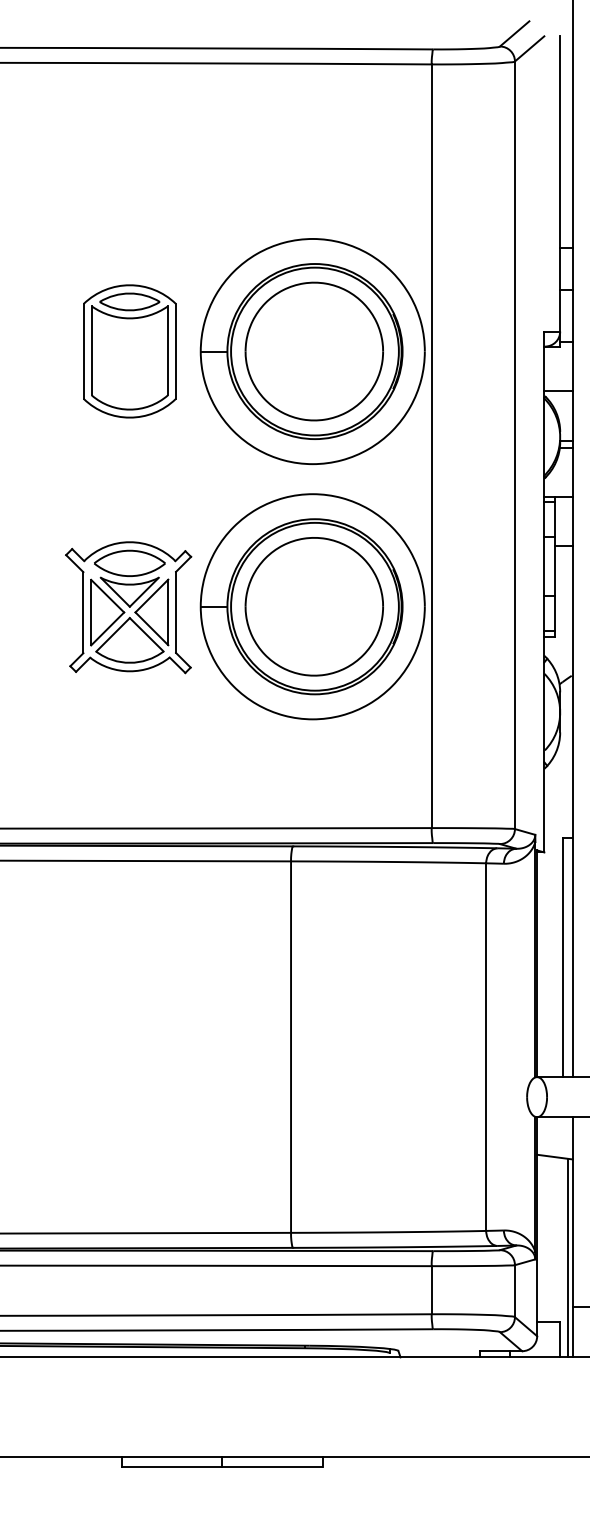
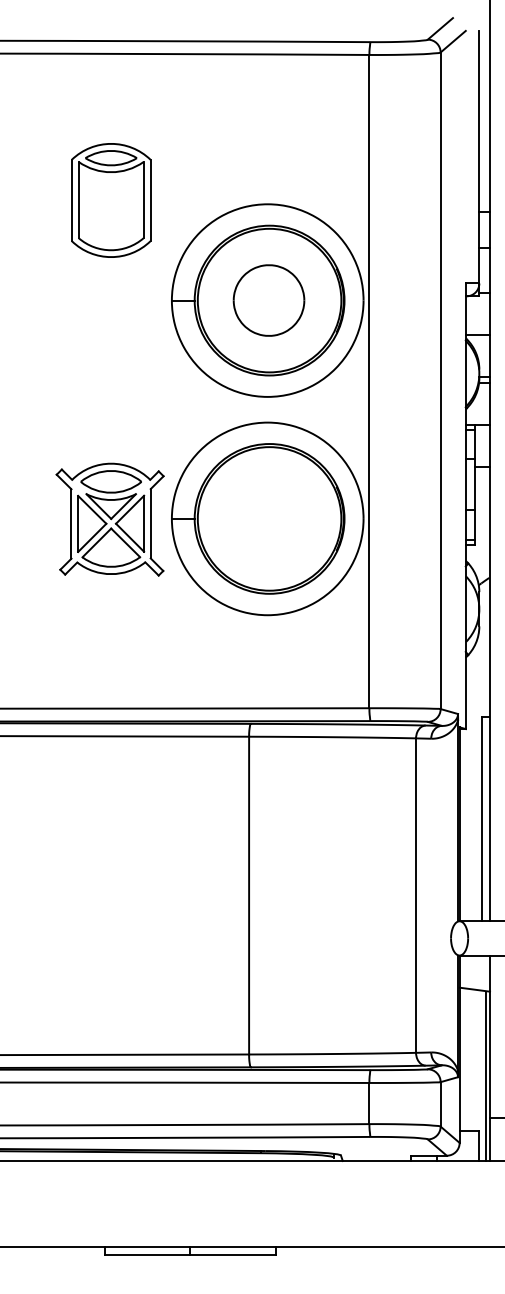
part: (130, 351) -> (111, 200), moved
part: (313, 351) -> (268, 300), size x0.6
part: (313, 606) -> (268, 518), removed

